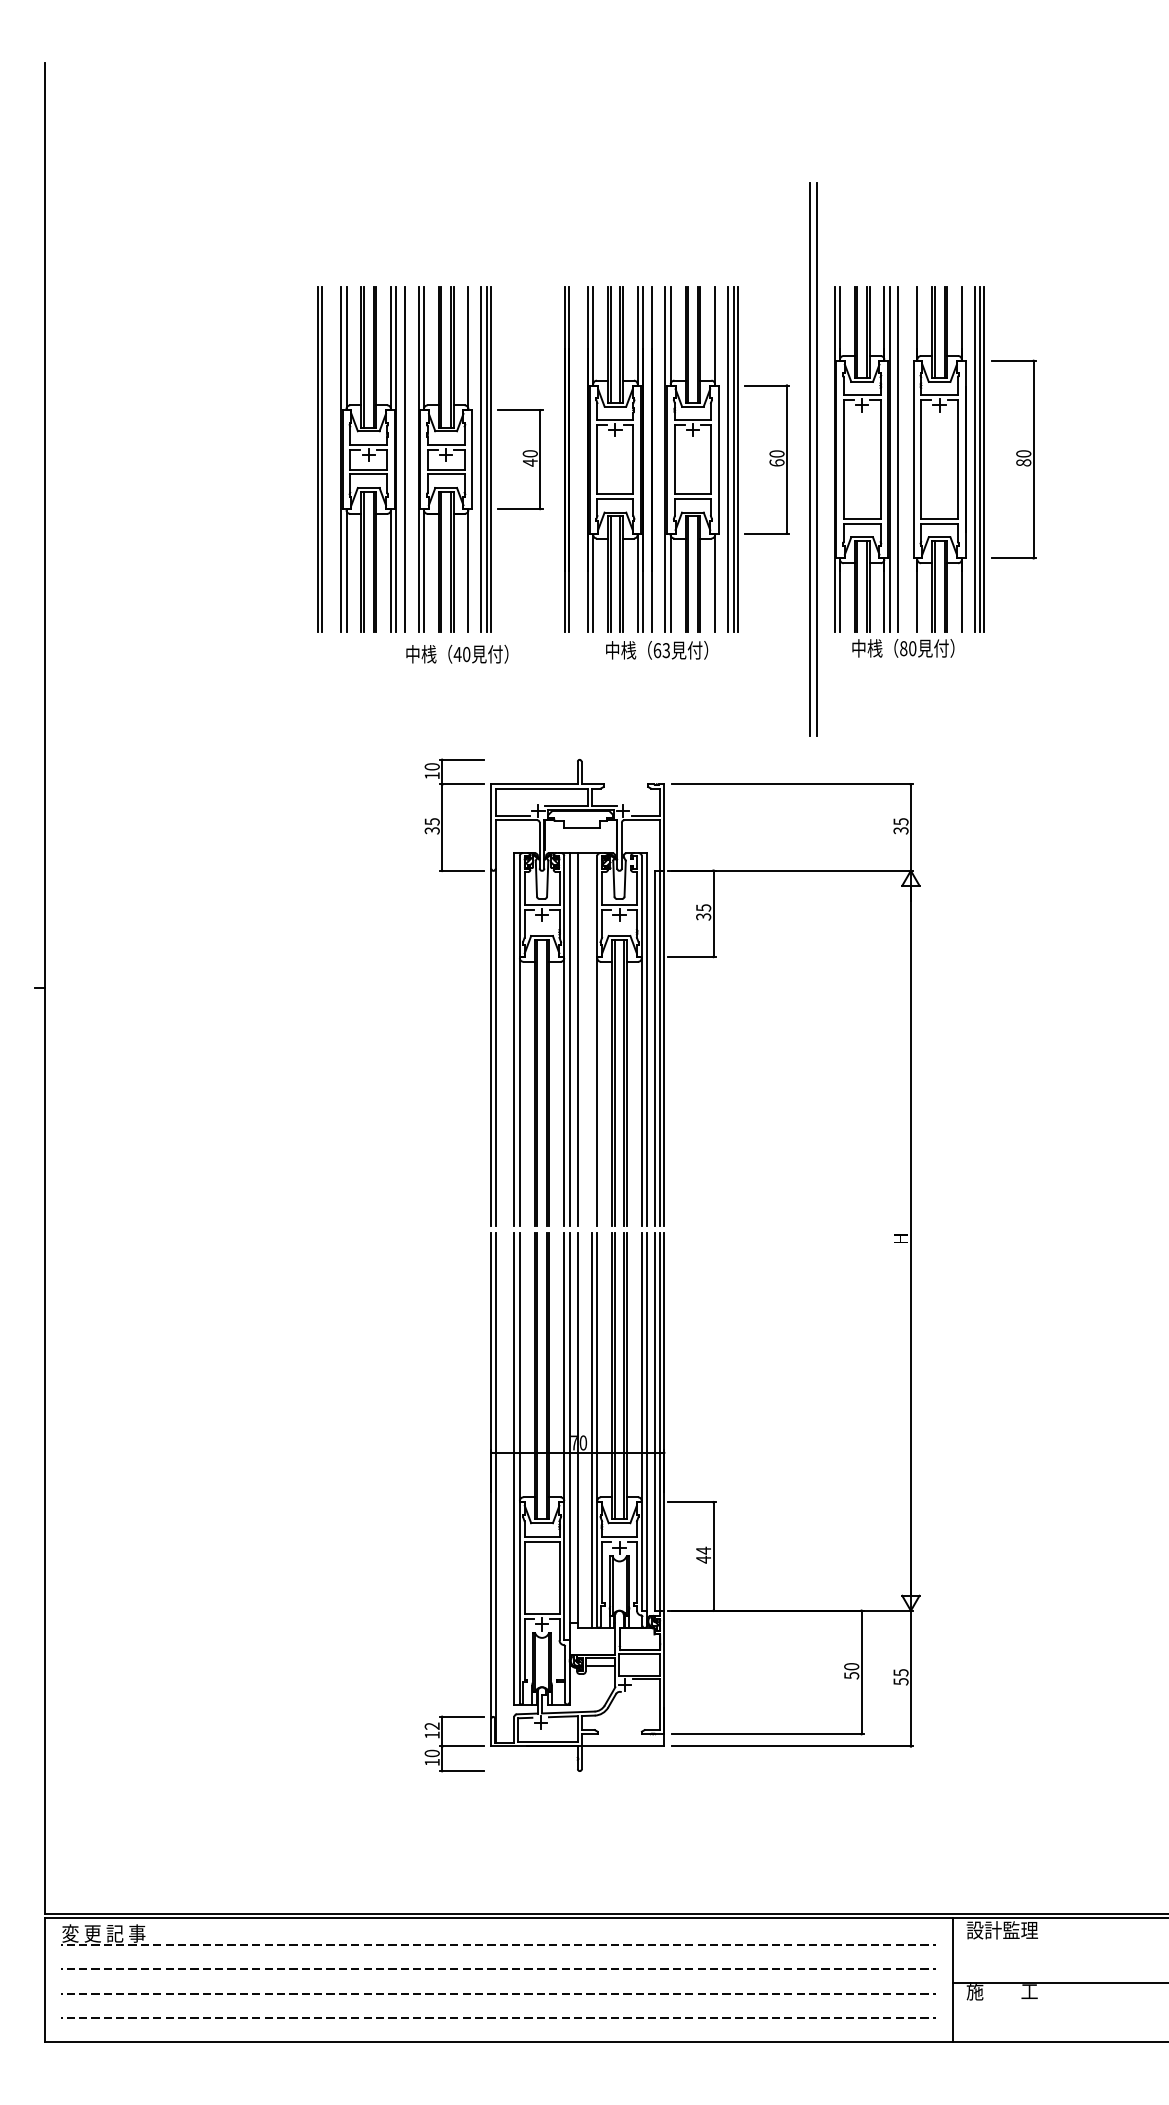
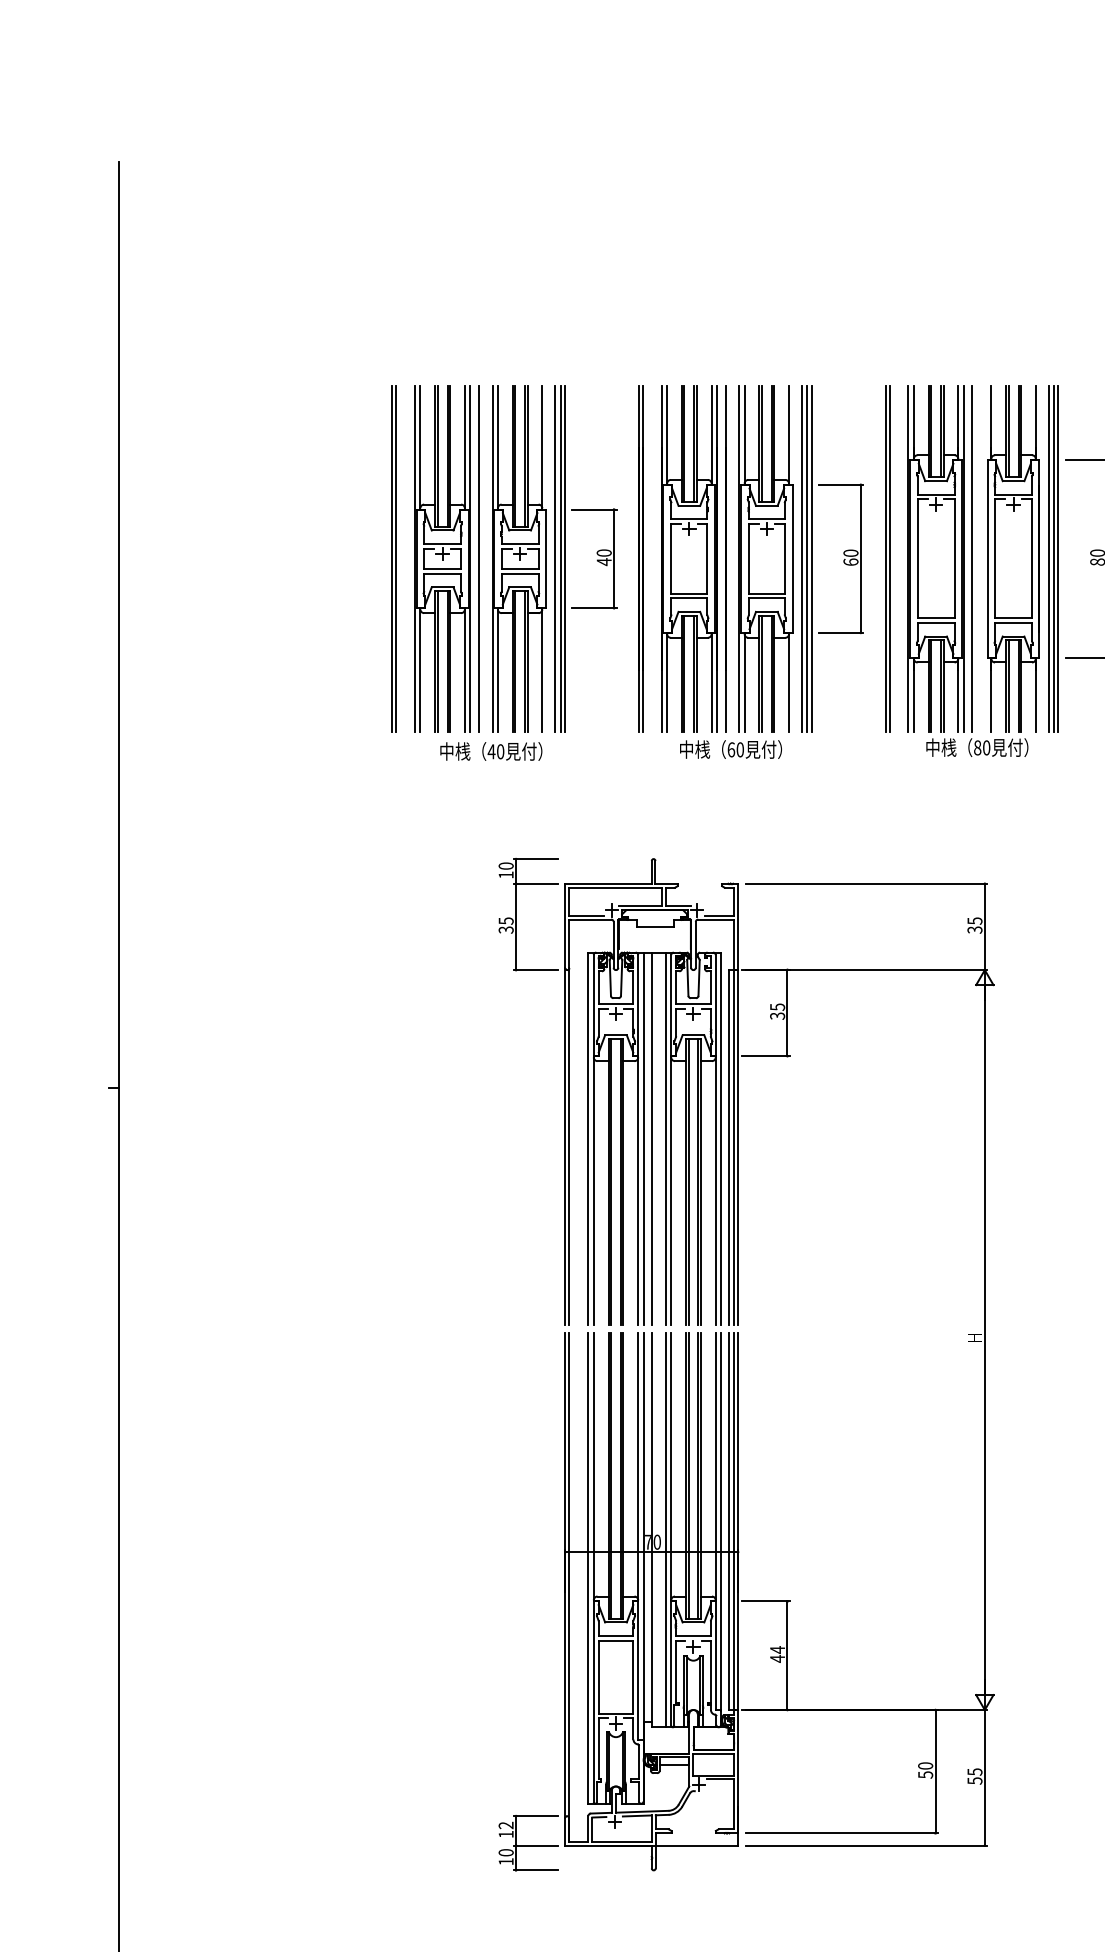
part: (813, 459) -> (887, 558), size x0.62
text: (666, 650) -> (740, 749), 63 -> 60
text: (457, 653) -> (491, 750), moved
line: (591, 1039) -> (665, 1138), added

